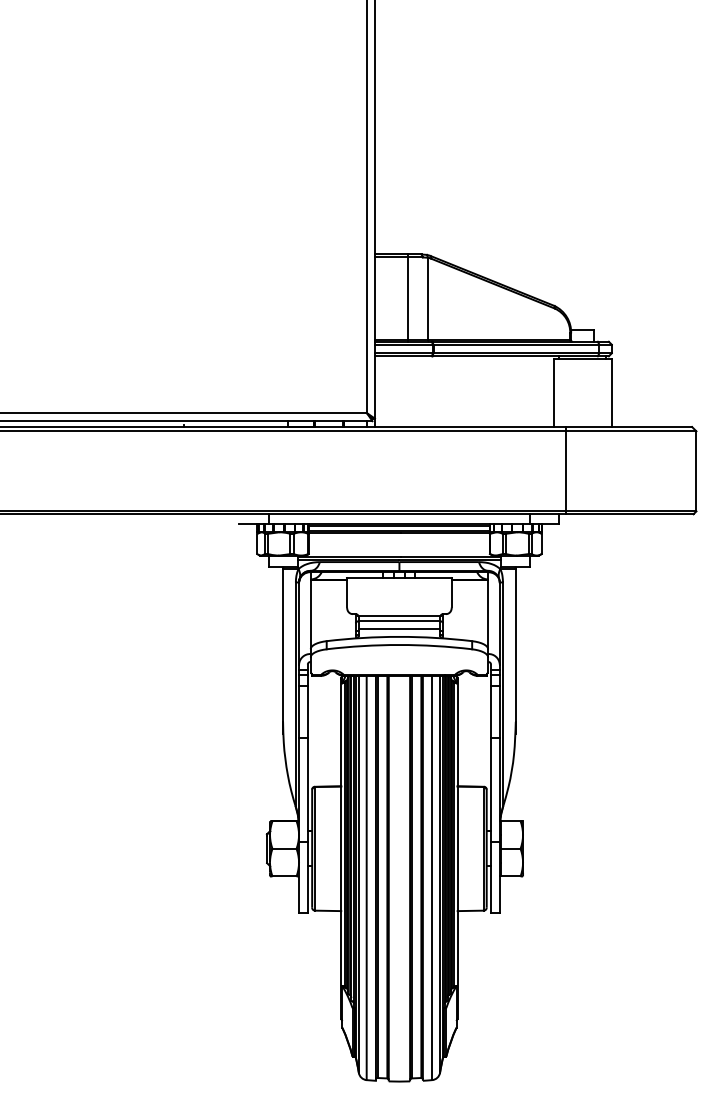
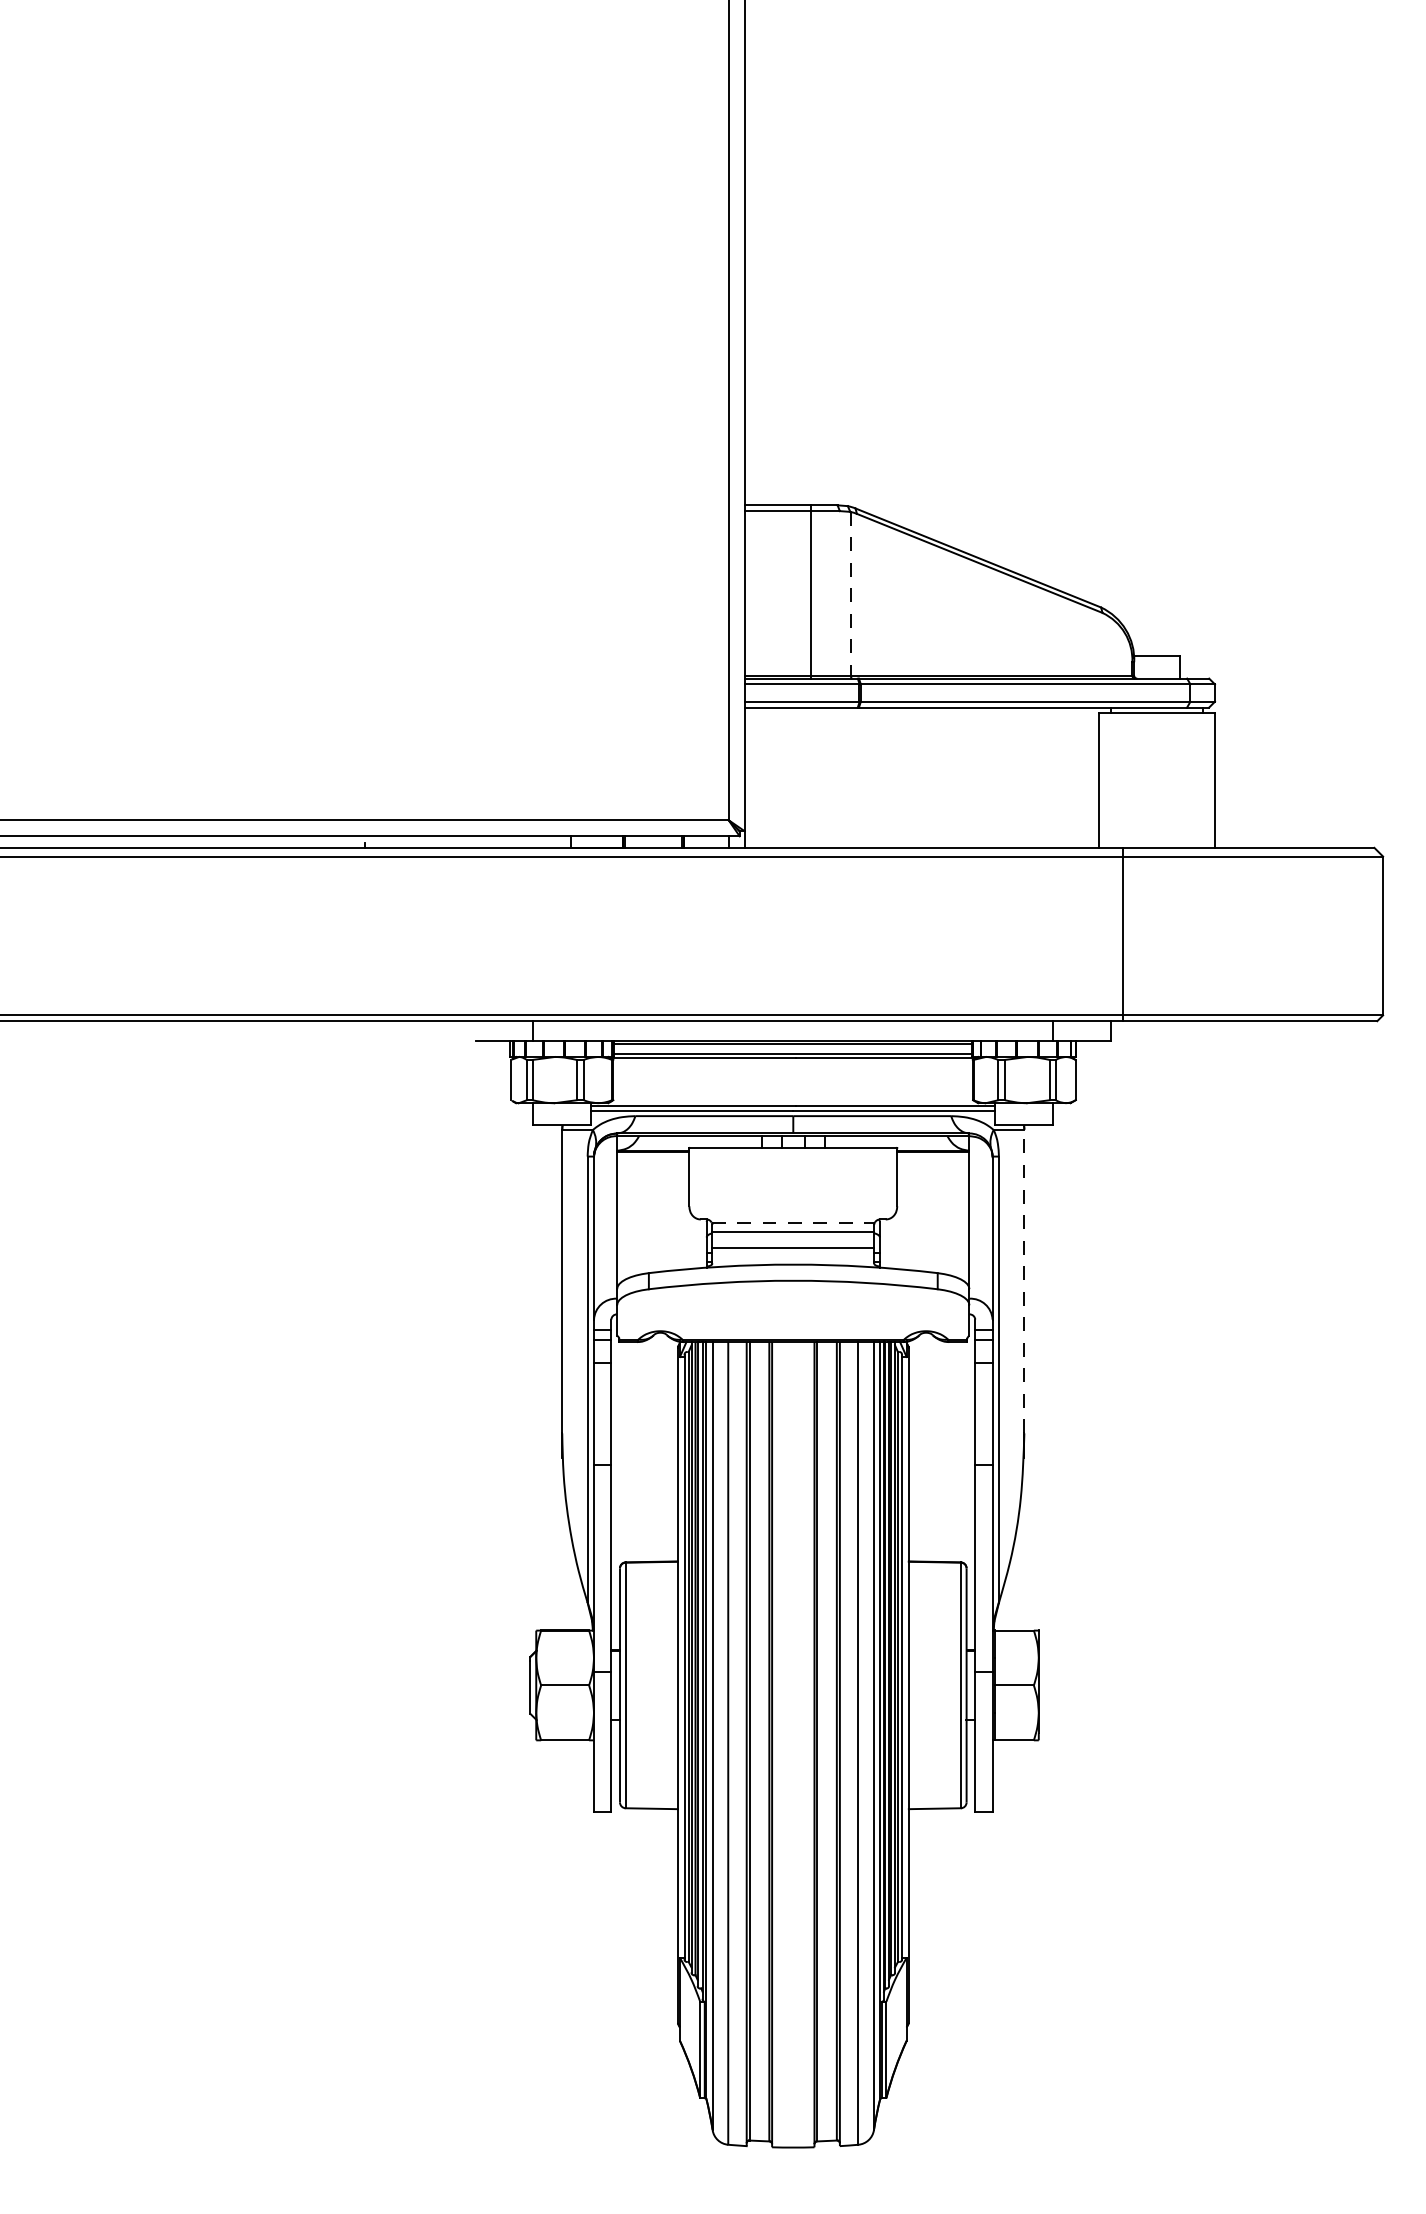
line: (428, 299) -> (851, 594), solid -> dashed
line: (399, 615) -> (793, 1222), solid -> dashed
line: (515, 644) -> (1023, 1279), solid -> dashed

